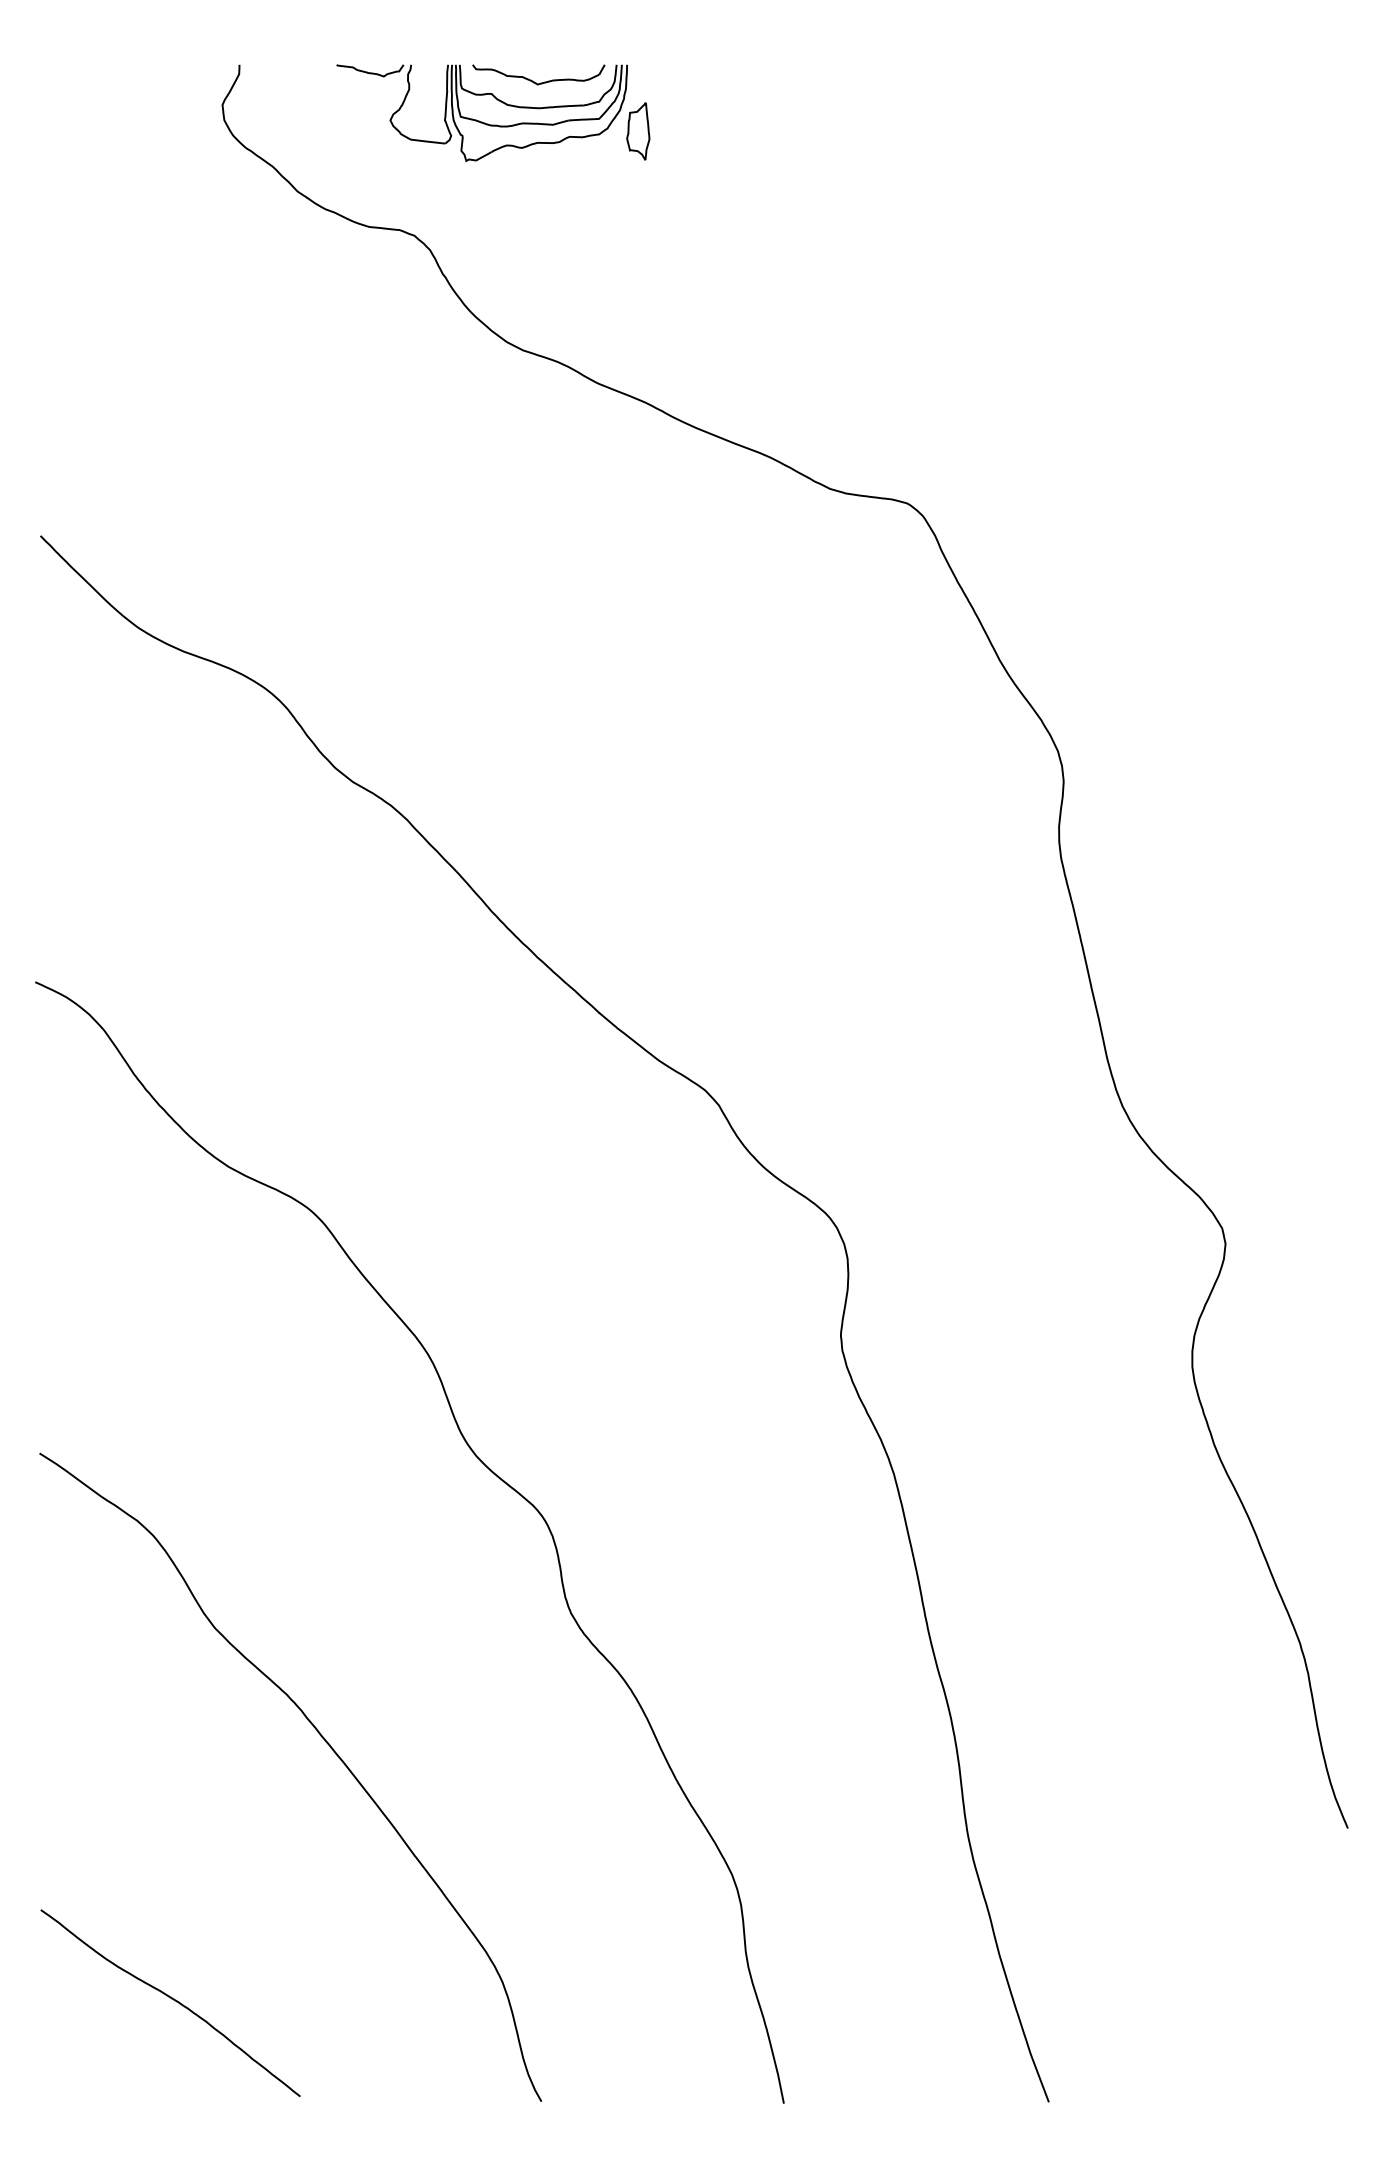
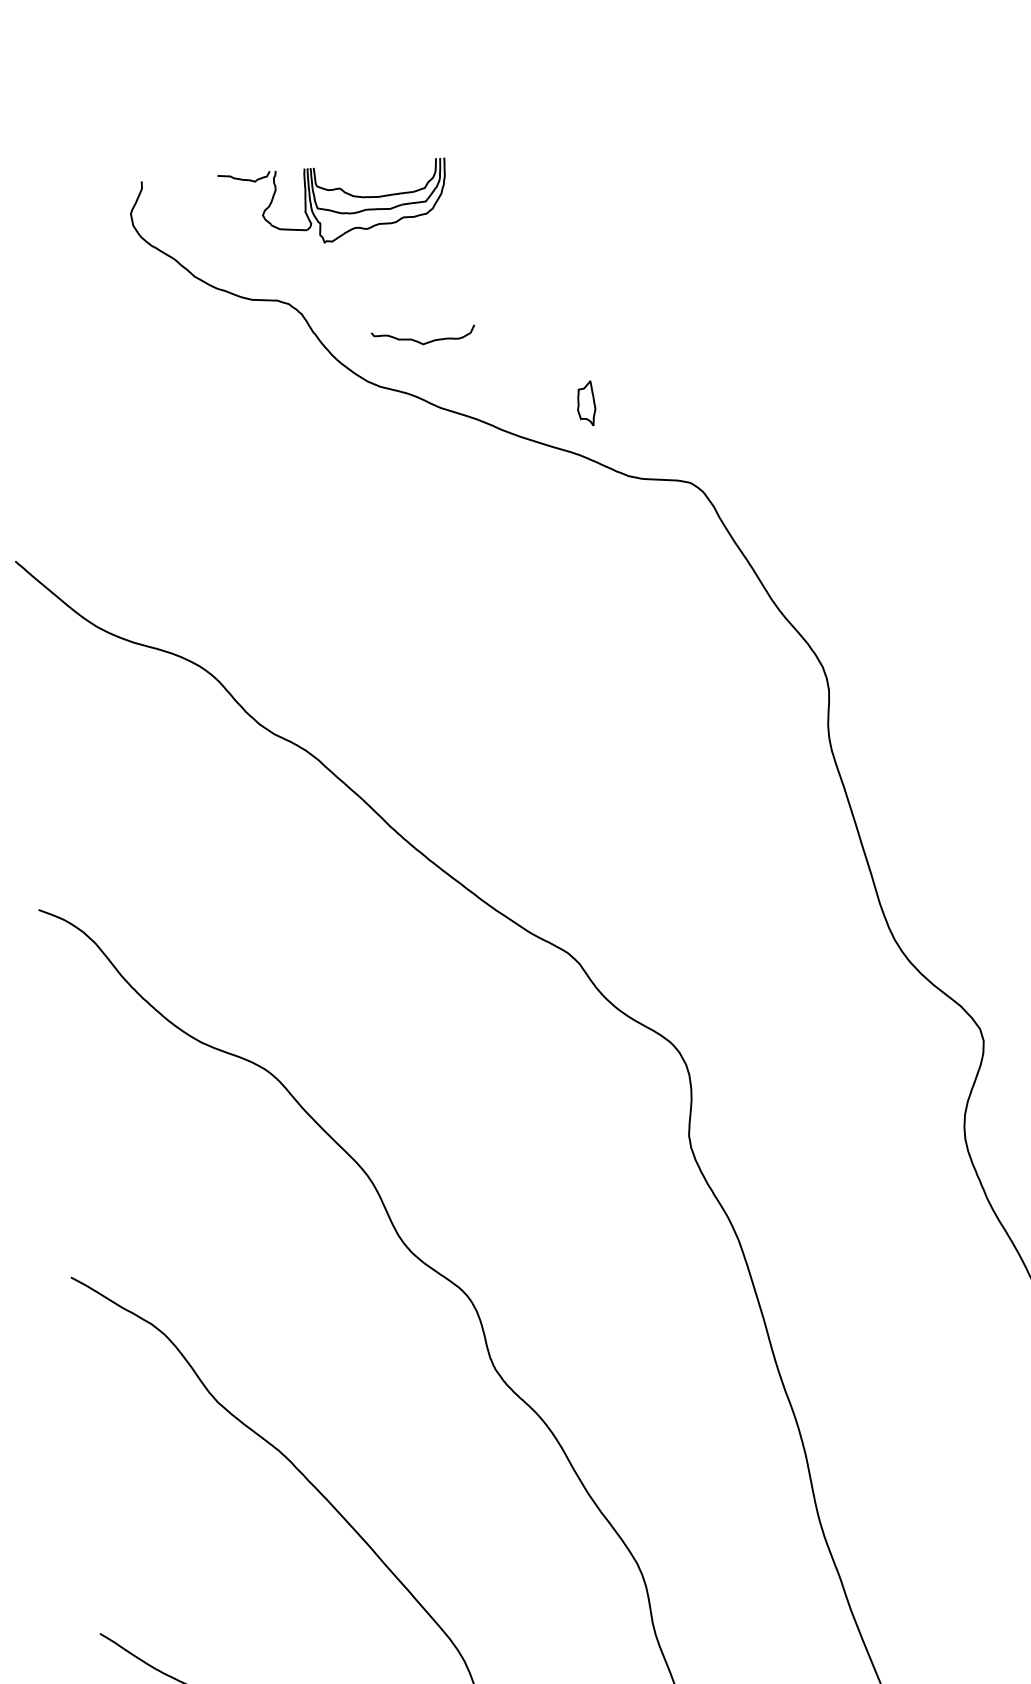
part: (534, 81) -> (420, 342), moved
part: (638, 131) -> (586, 403), moved

